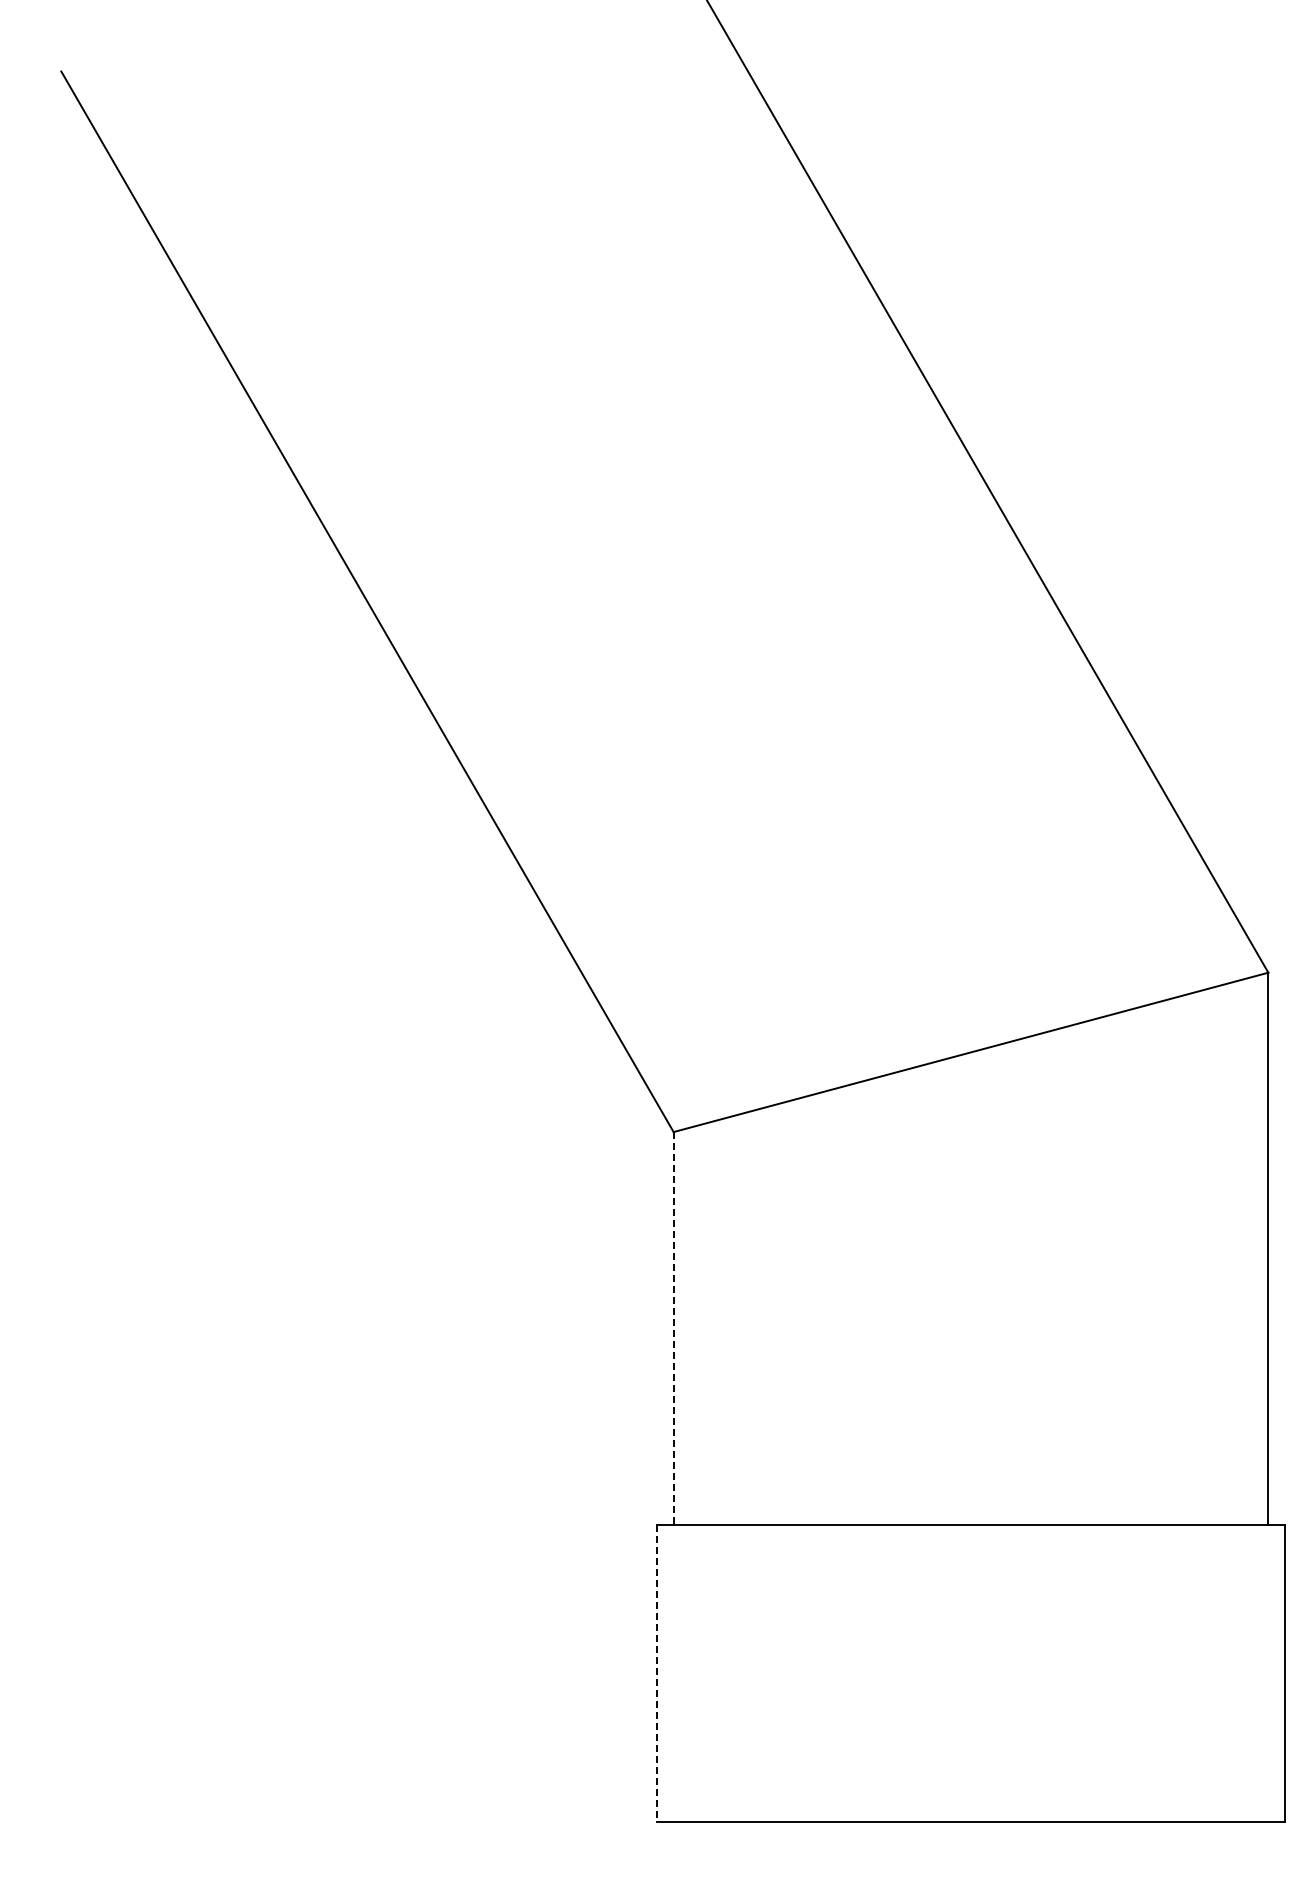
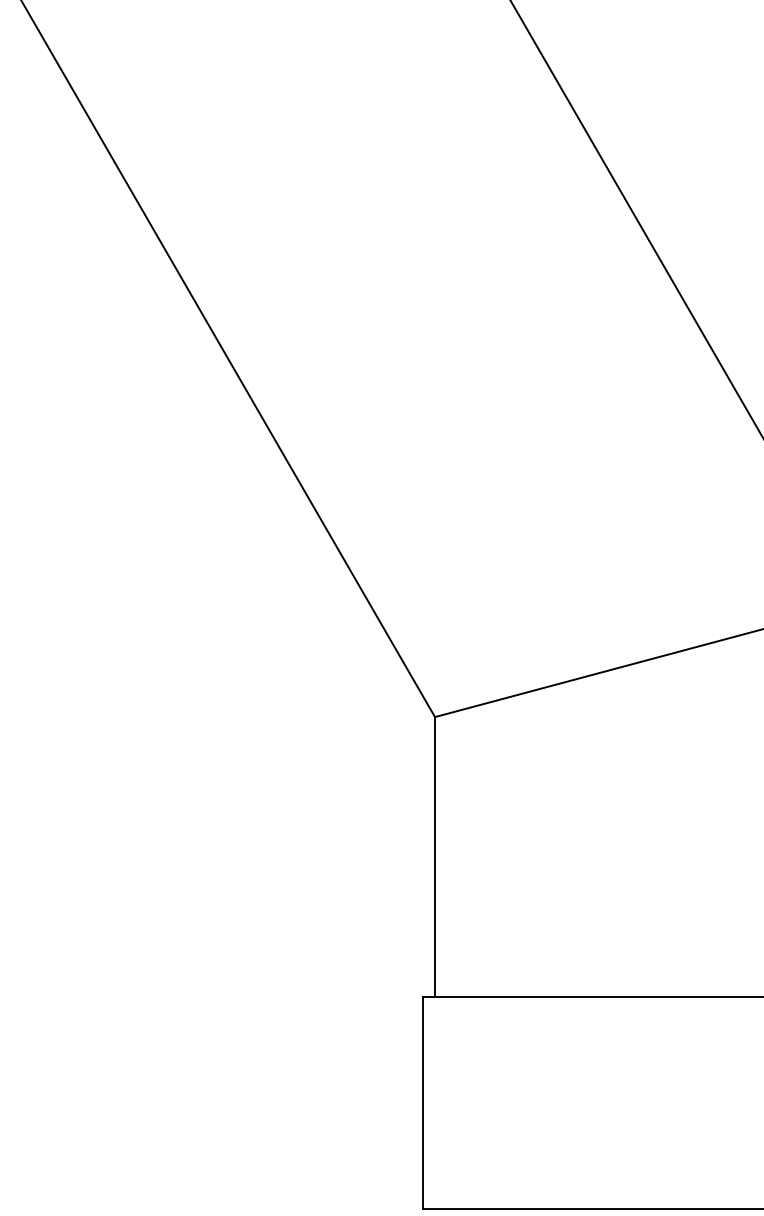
line: (673, 1328) -> (434, 857), dashed -> solid
line: (656, 1673) -> (422, 1102), dashed -> solid

